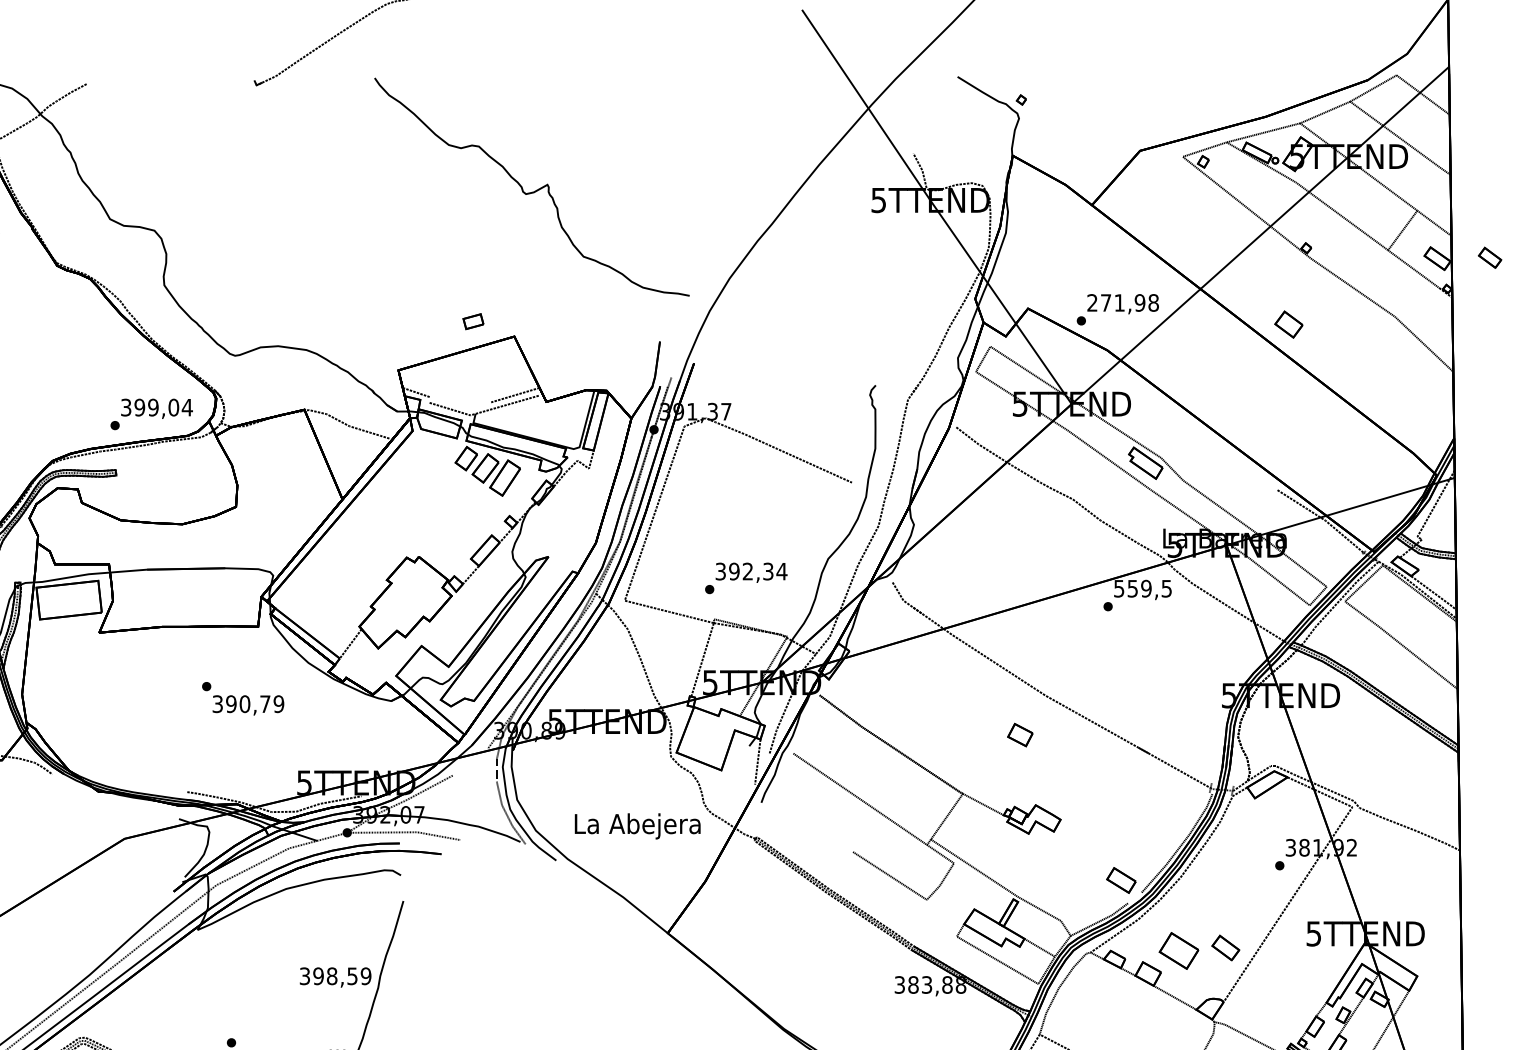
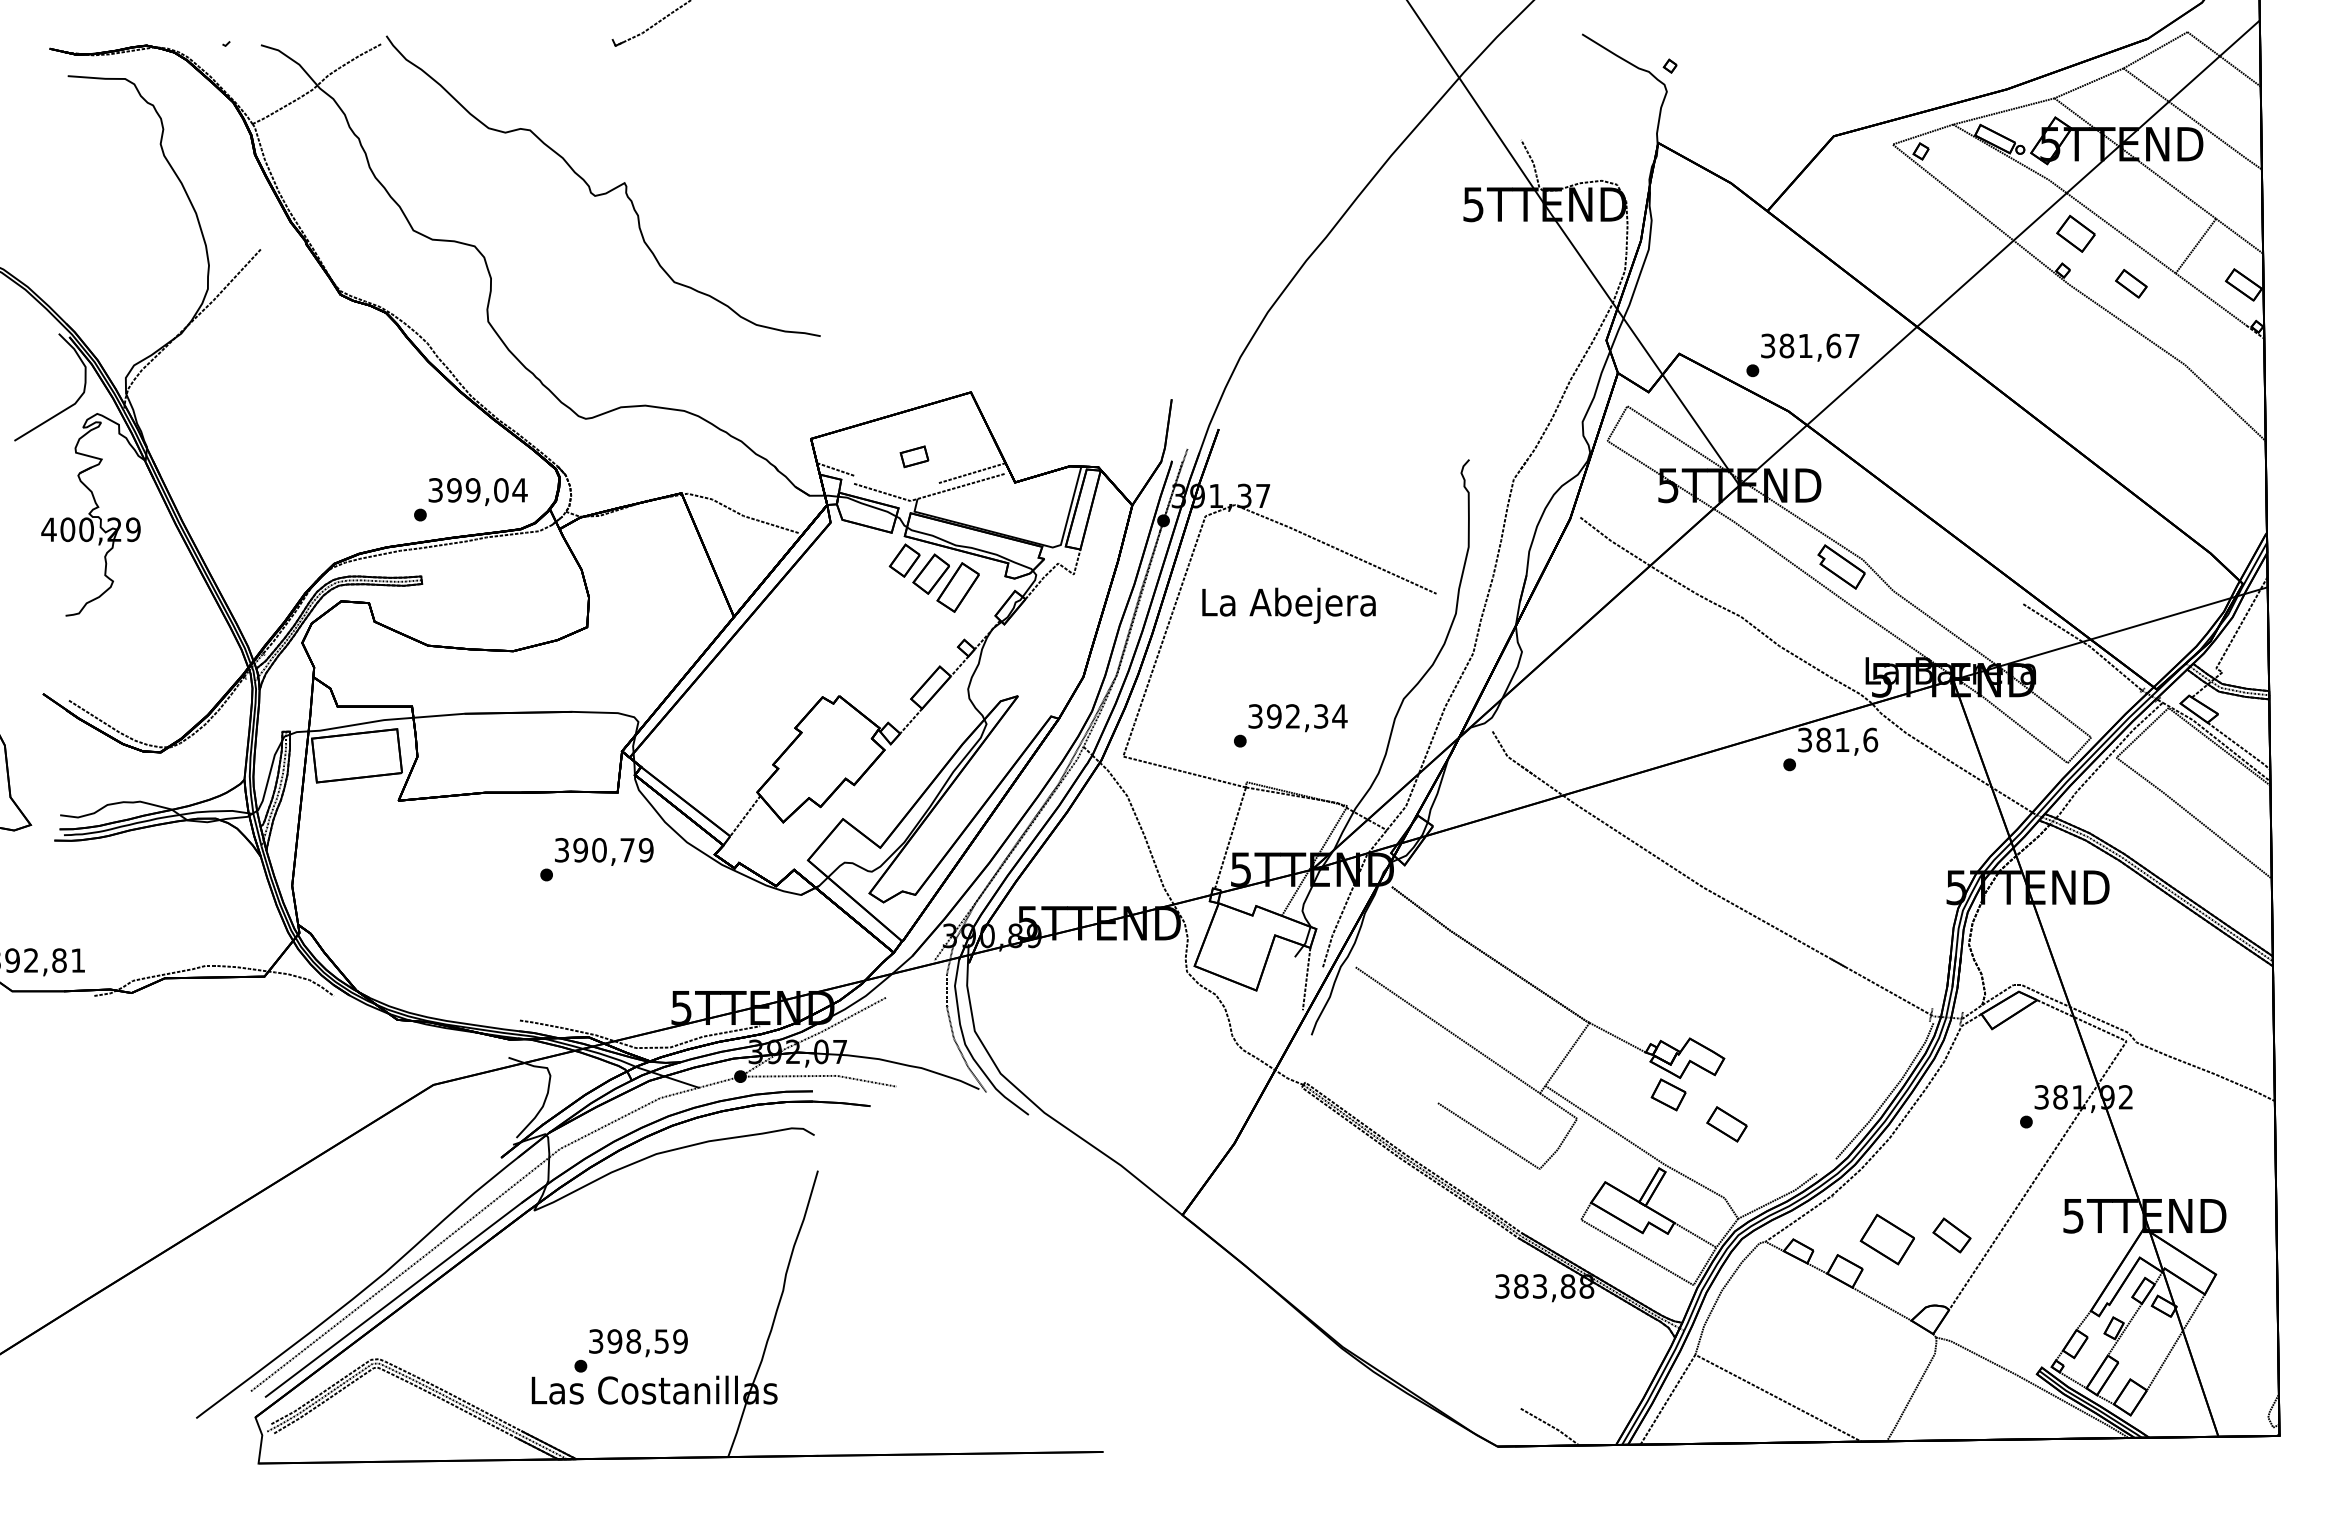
curve: (532, 191) -> (604, 192), moved
part: (1490, 257) -> (2131, 283), moved
text: (1123, 302) -> (1810, 345), 271,98 -> 381,67
part: (473, 321) -> (914, 456), moved
part: (1288, 324) -> (2075, 233), moved
text: (1143, 588) -> (1838, 739), 559,5 -> 381,6
text: (248, 705) -> (604, 851), moved
part: (1020, 734) -> (1668, 1094), moved
text: (637, 826) -> (1288, 605), moved
part: (1121, 880) -> (1726, 1124), moved
text: (335, 977) -> (638, 1343), moved

